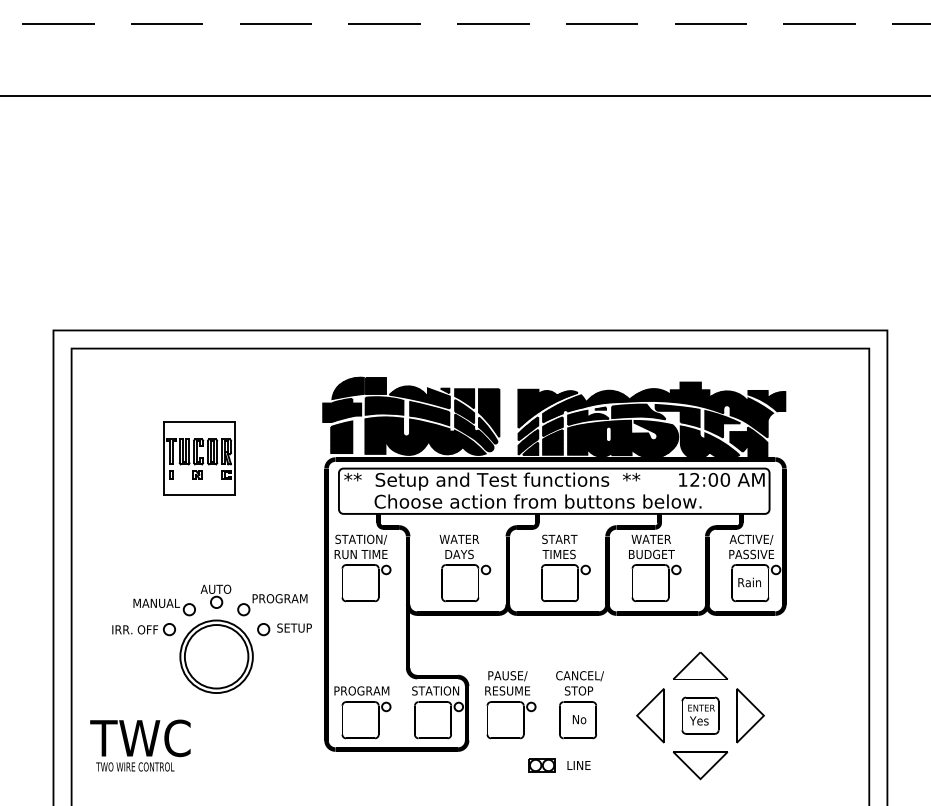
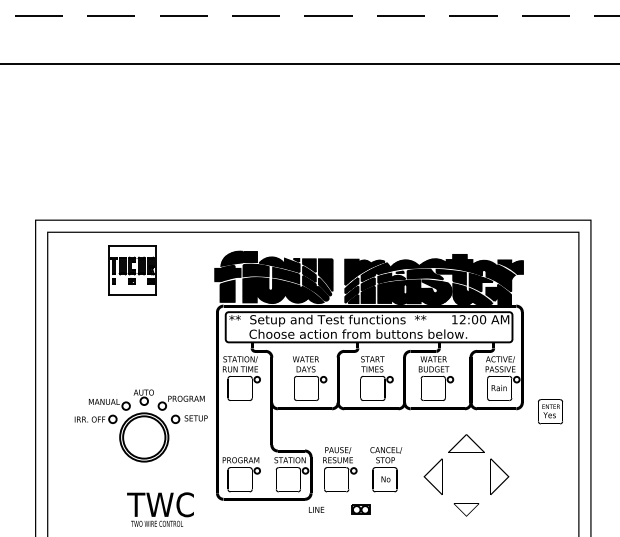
part: (198, 458) -> (132, 270), moved
text: (700, 715) -> (550, 411), moved
text: (140, 745) -> (160, 509), moved
text: (578, 764) -> (316, 509), moved
part: (700, 764) -> (466, 509), size x0.7

